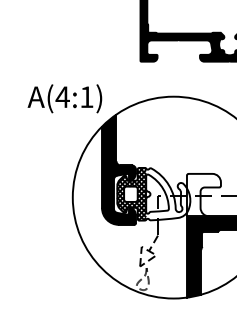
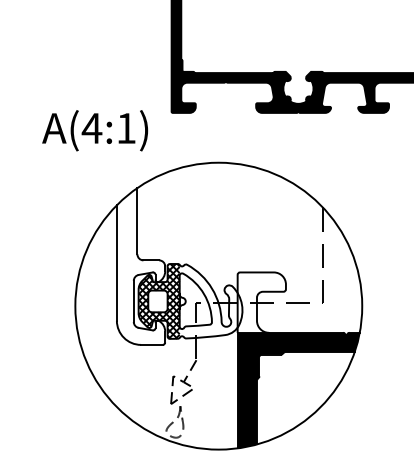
text: (65, 98) -> (95, 130), moved
fill: (118, 169) -> (140, 266), removed

